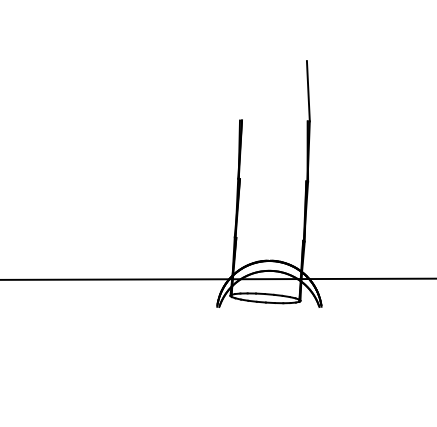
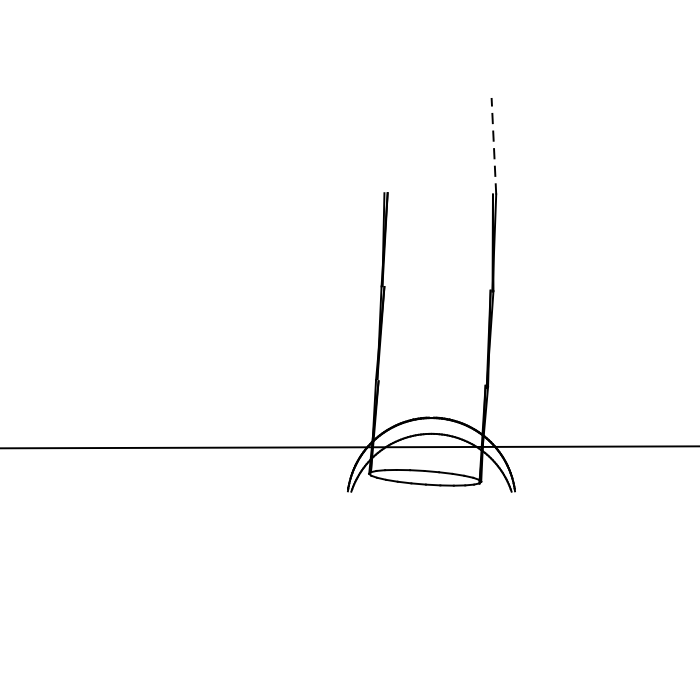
line: (308, 90) -> (494, 145), solid -> dashed

